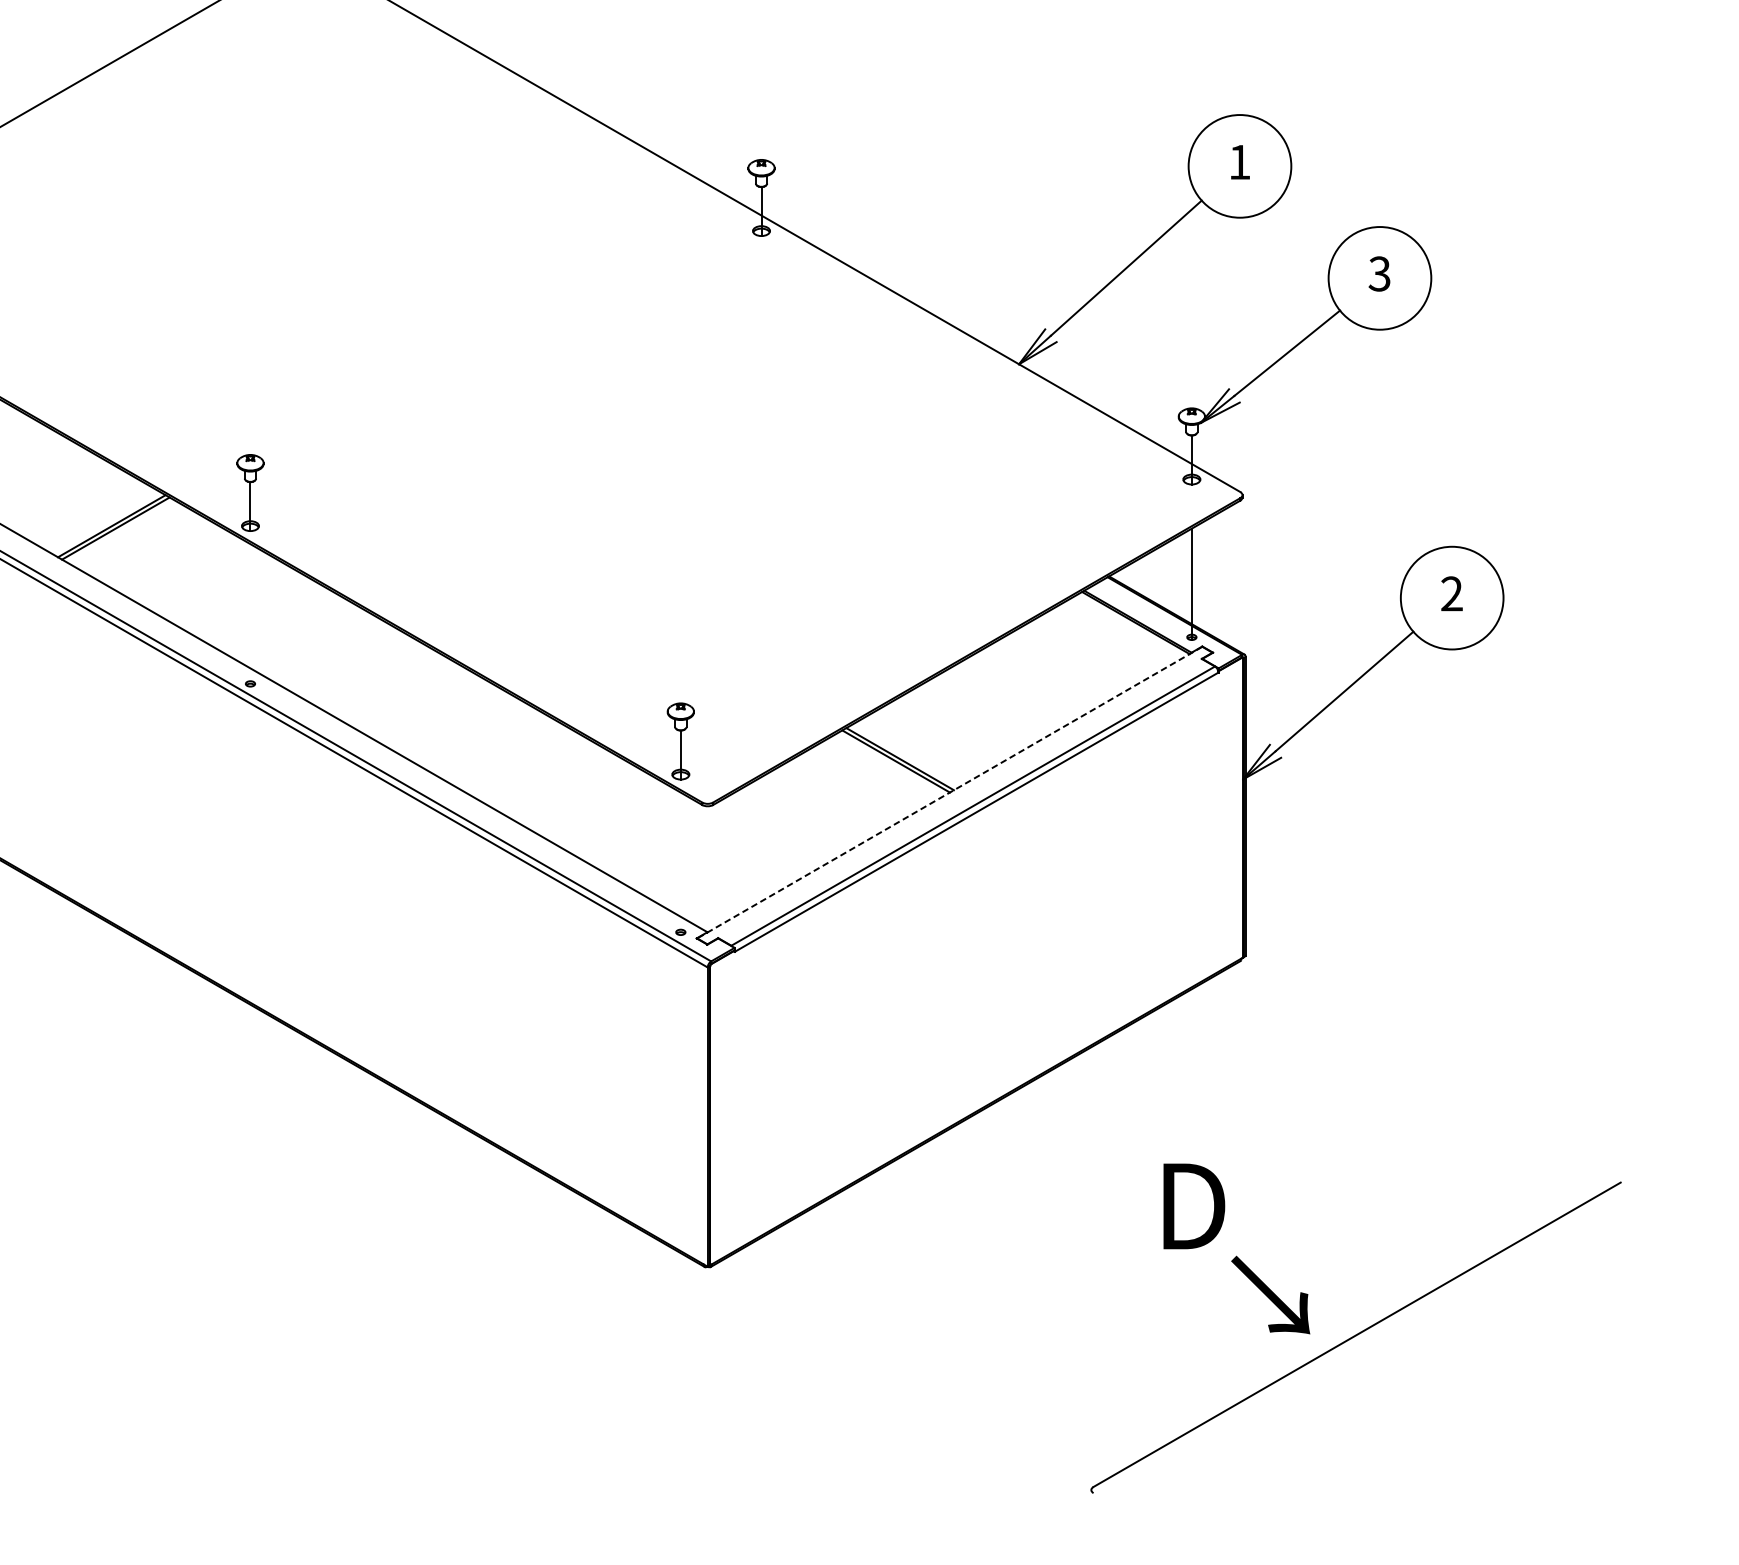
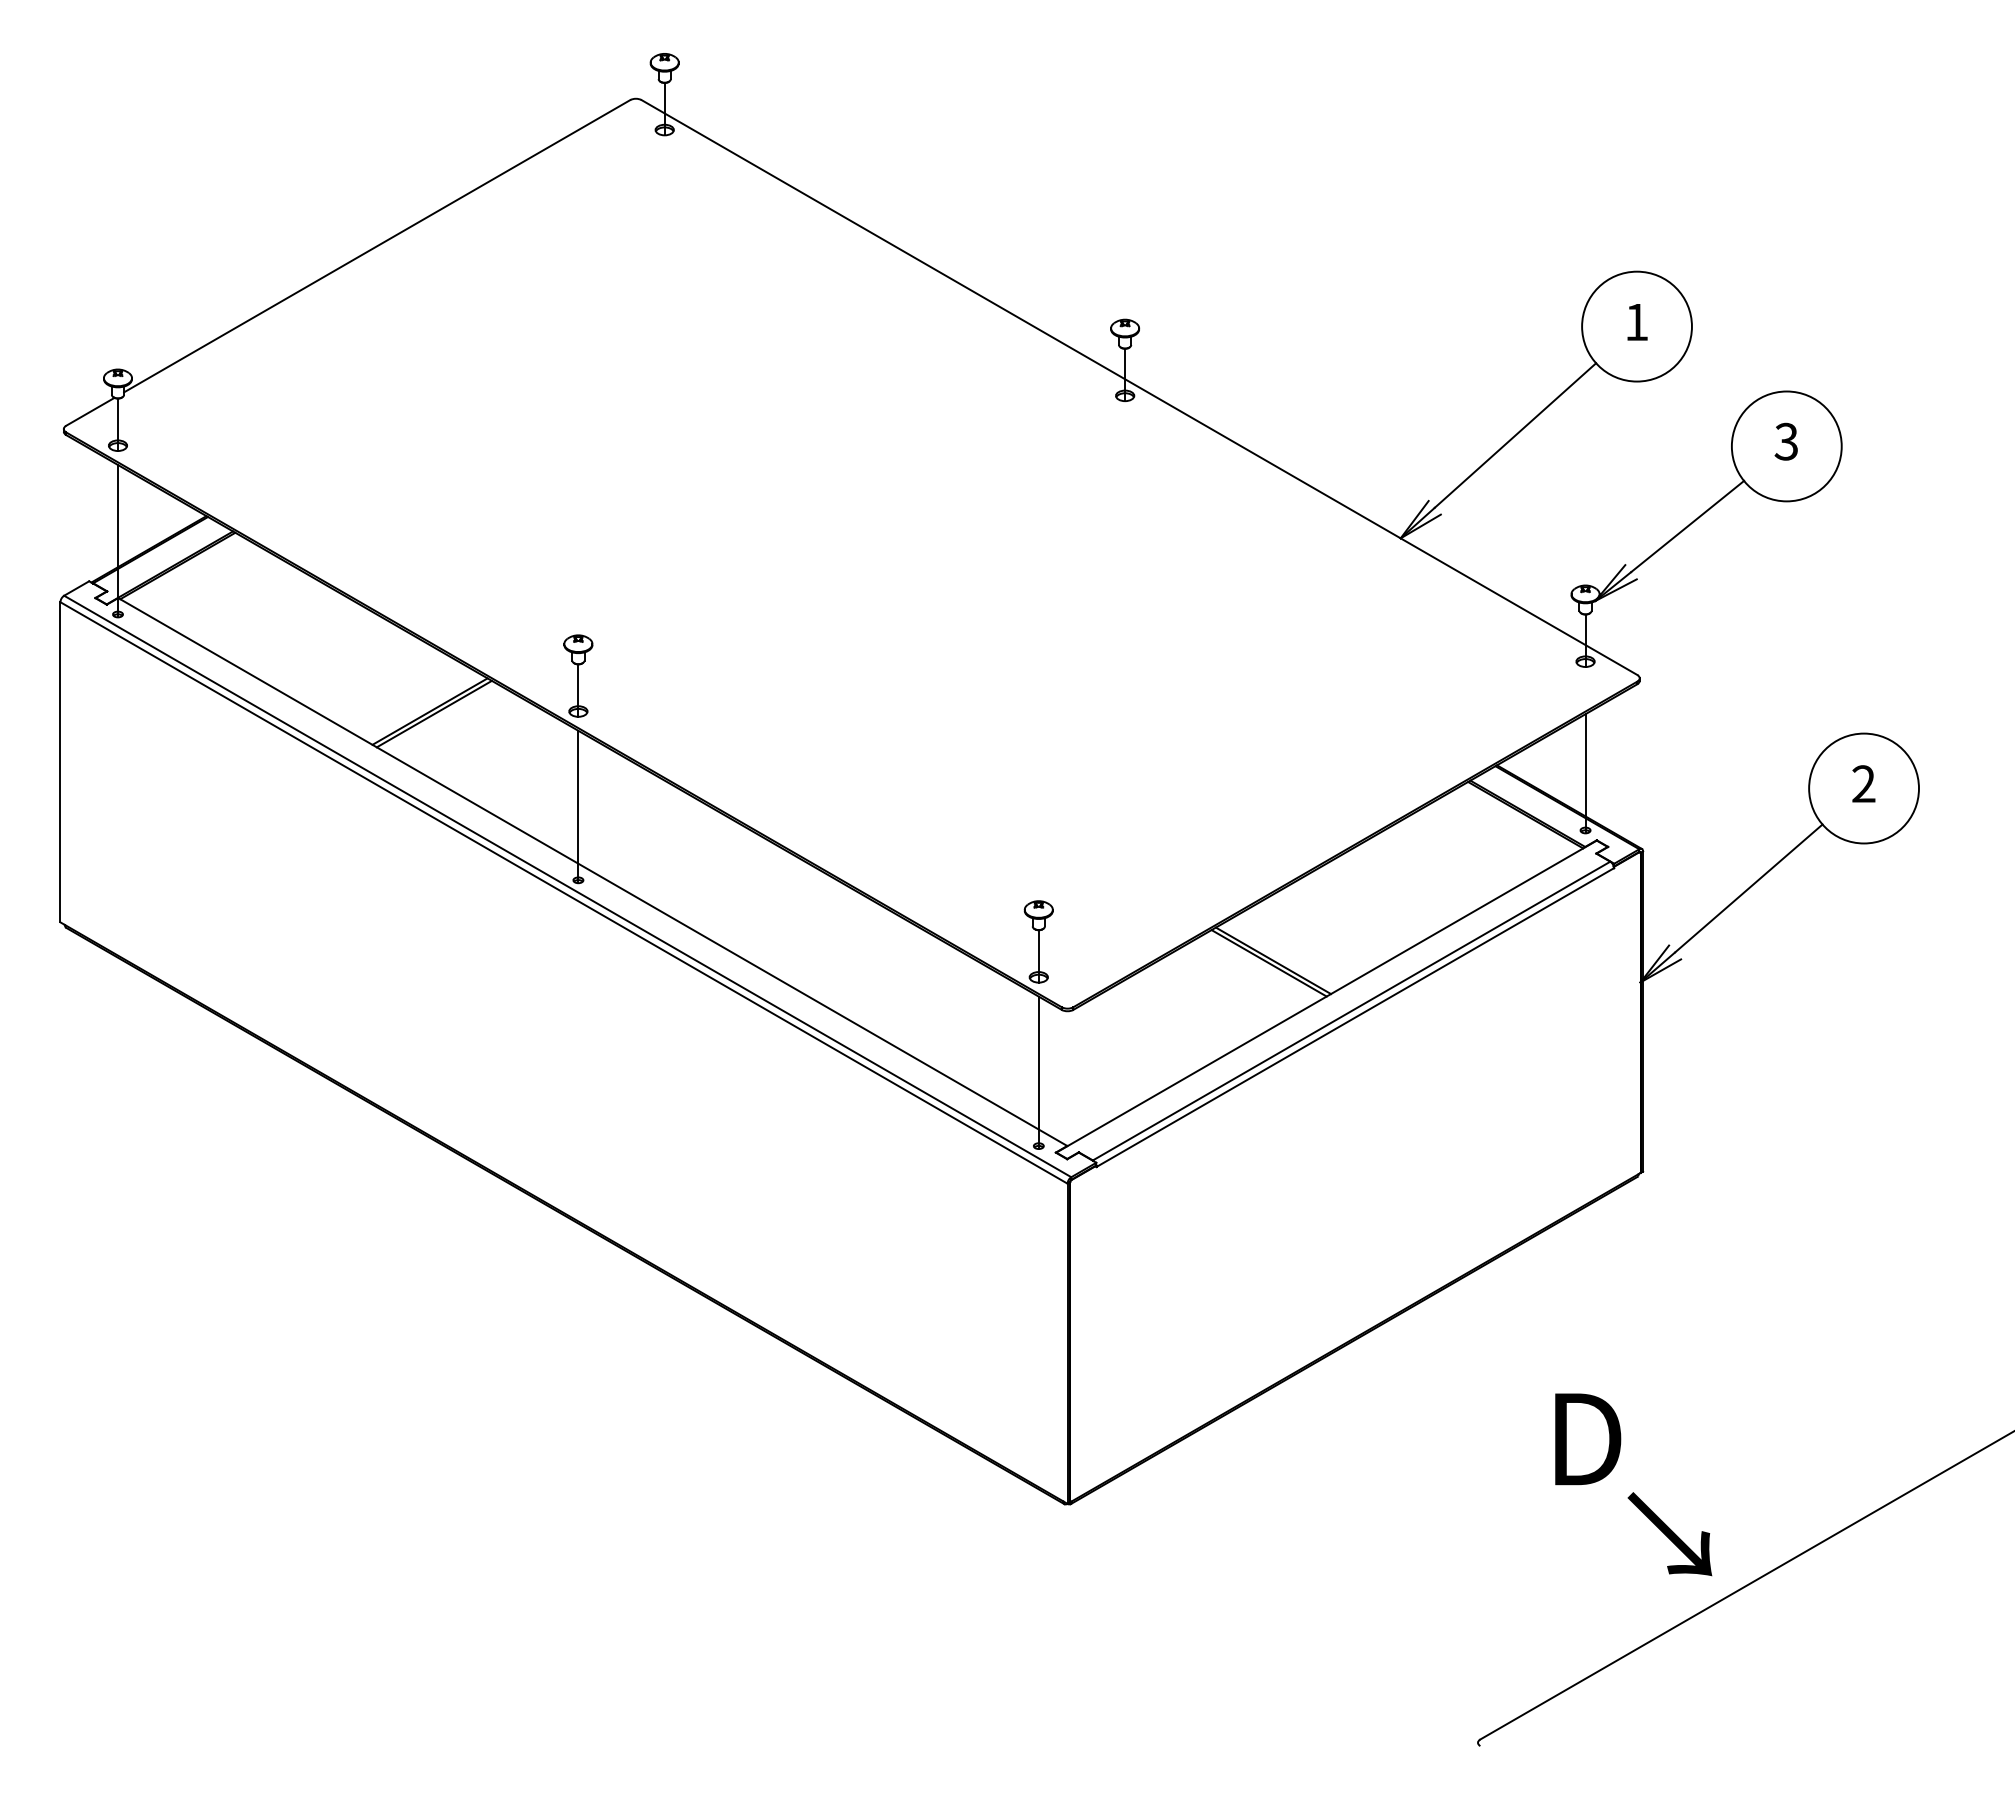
line: (250, 614) -> (578, 806), added
line: (949, 792) -> (1326, 996), dashed -> solid
line: (680, 863) -> (1038, 1072), added

